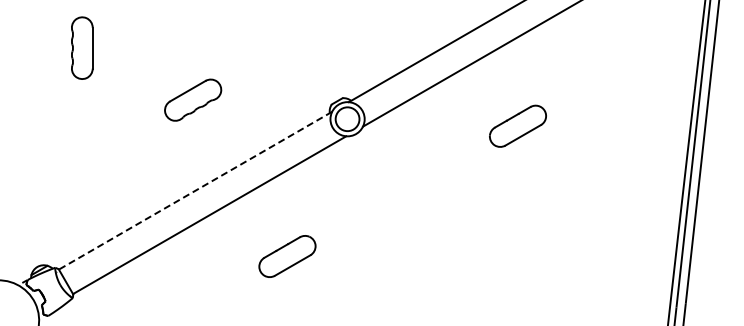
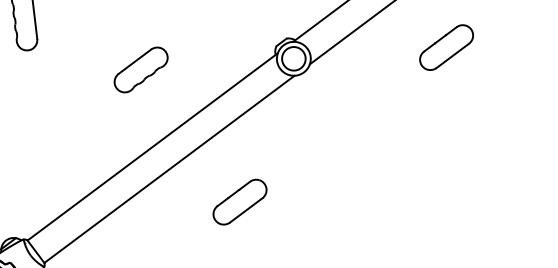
part: (193, 99) -> (141, 69), moved
part: (517, 125) -> (446, 46), moved
line: (195, 190) -> (152, 146), dashed -> solid
part: (287, 256) -> (240, 202), moved

